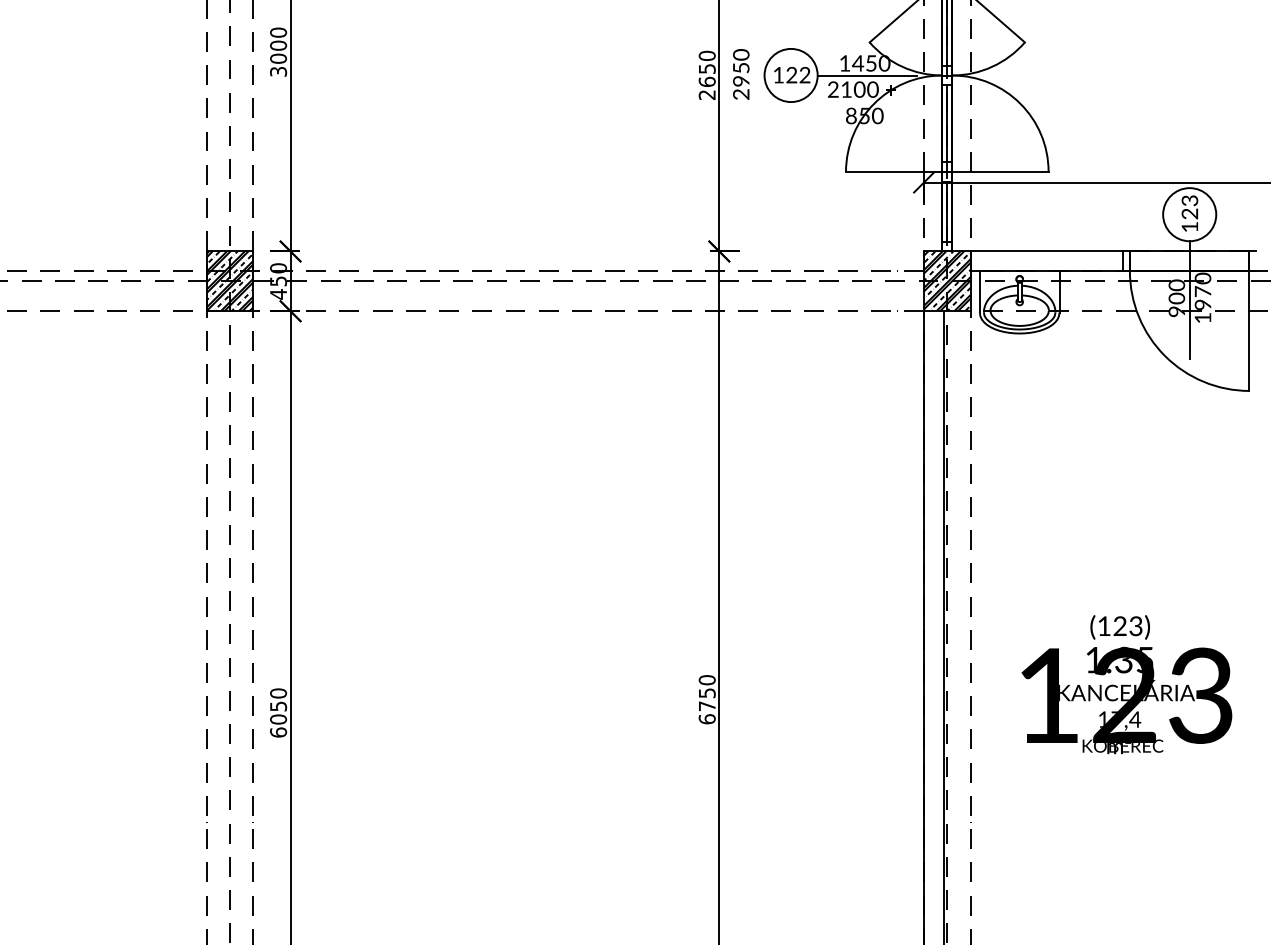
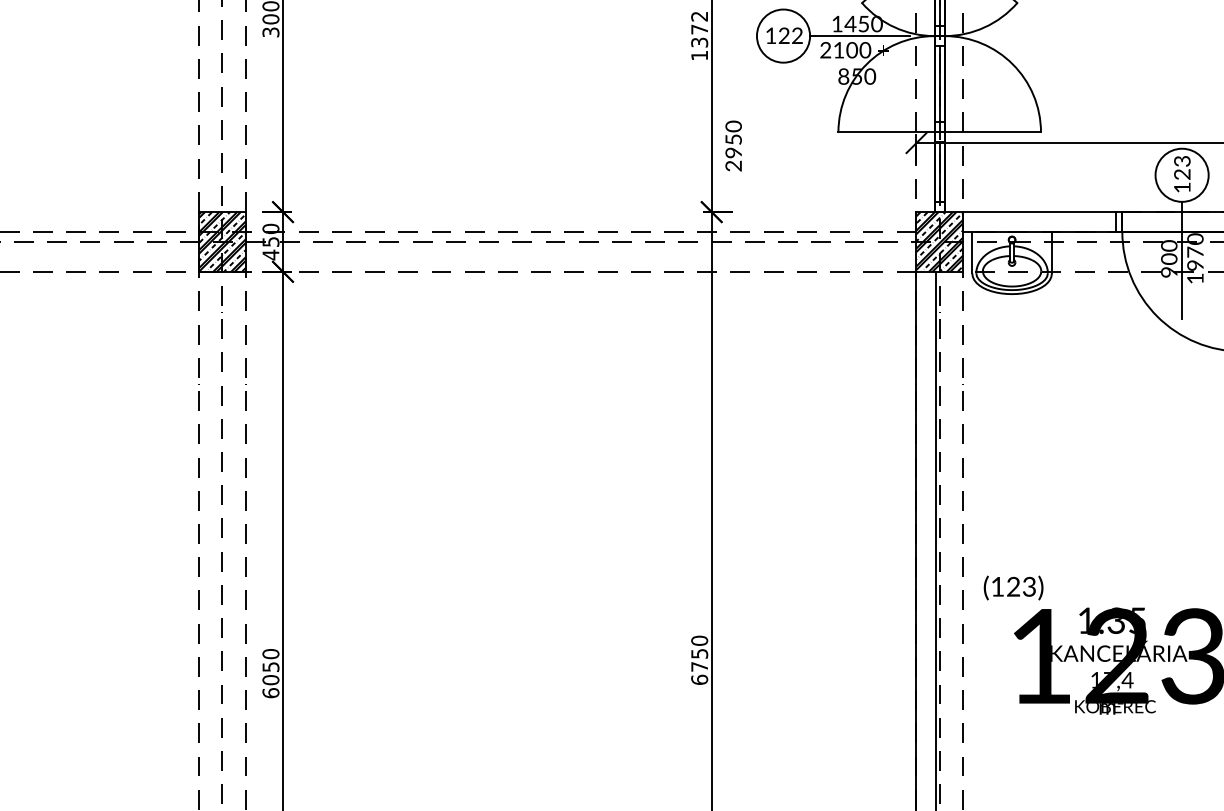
text: (706, 74) -> (698, 35), 2650 -> 1372
text: (741, 74) -> (733, 146), moved
text: (1119, 627) -> (1012, 588), moved

